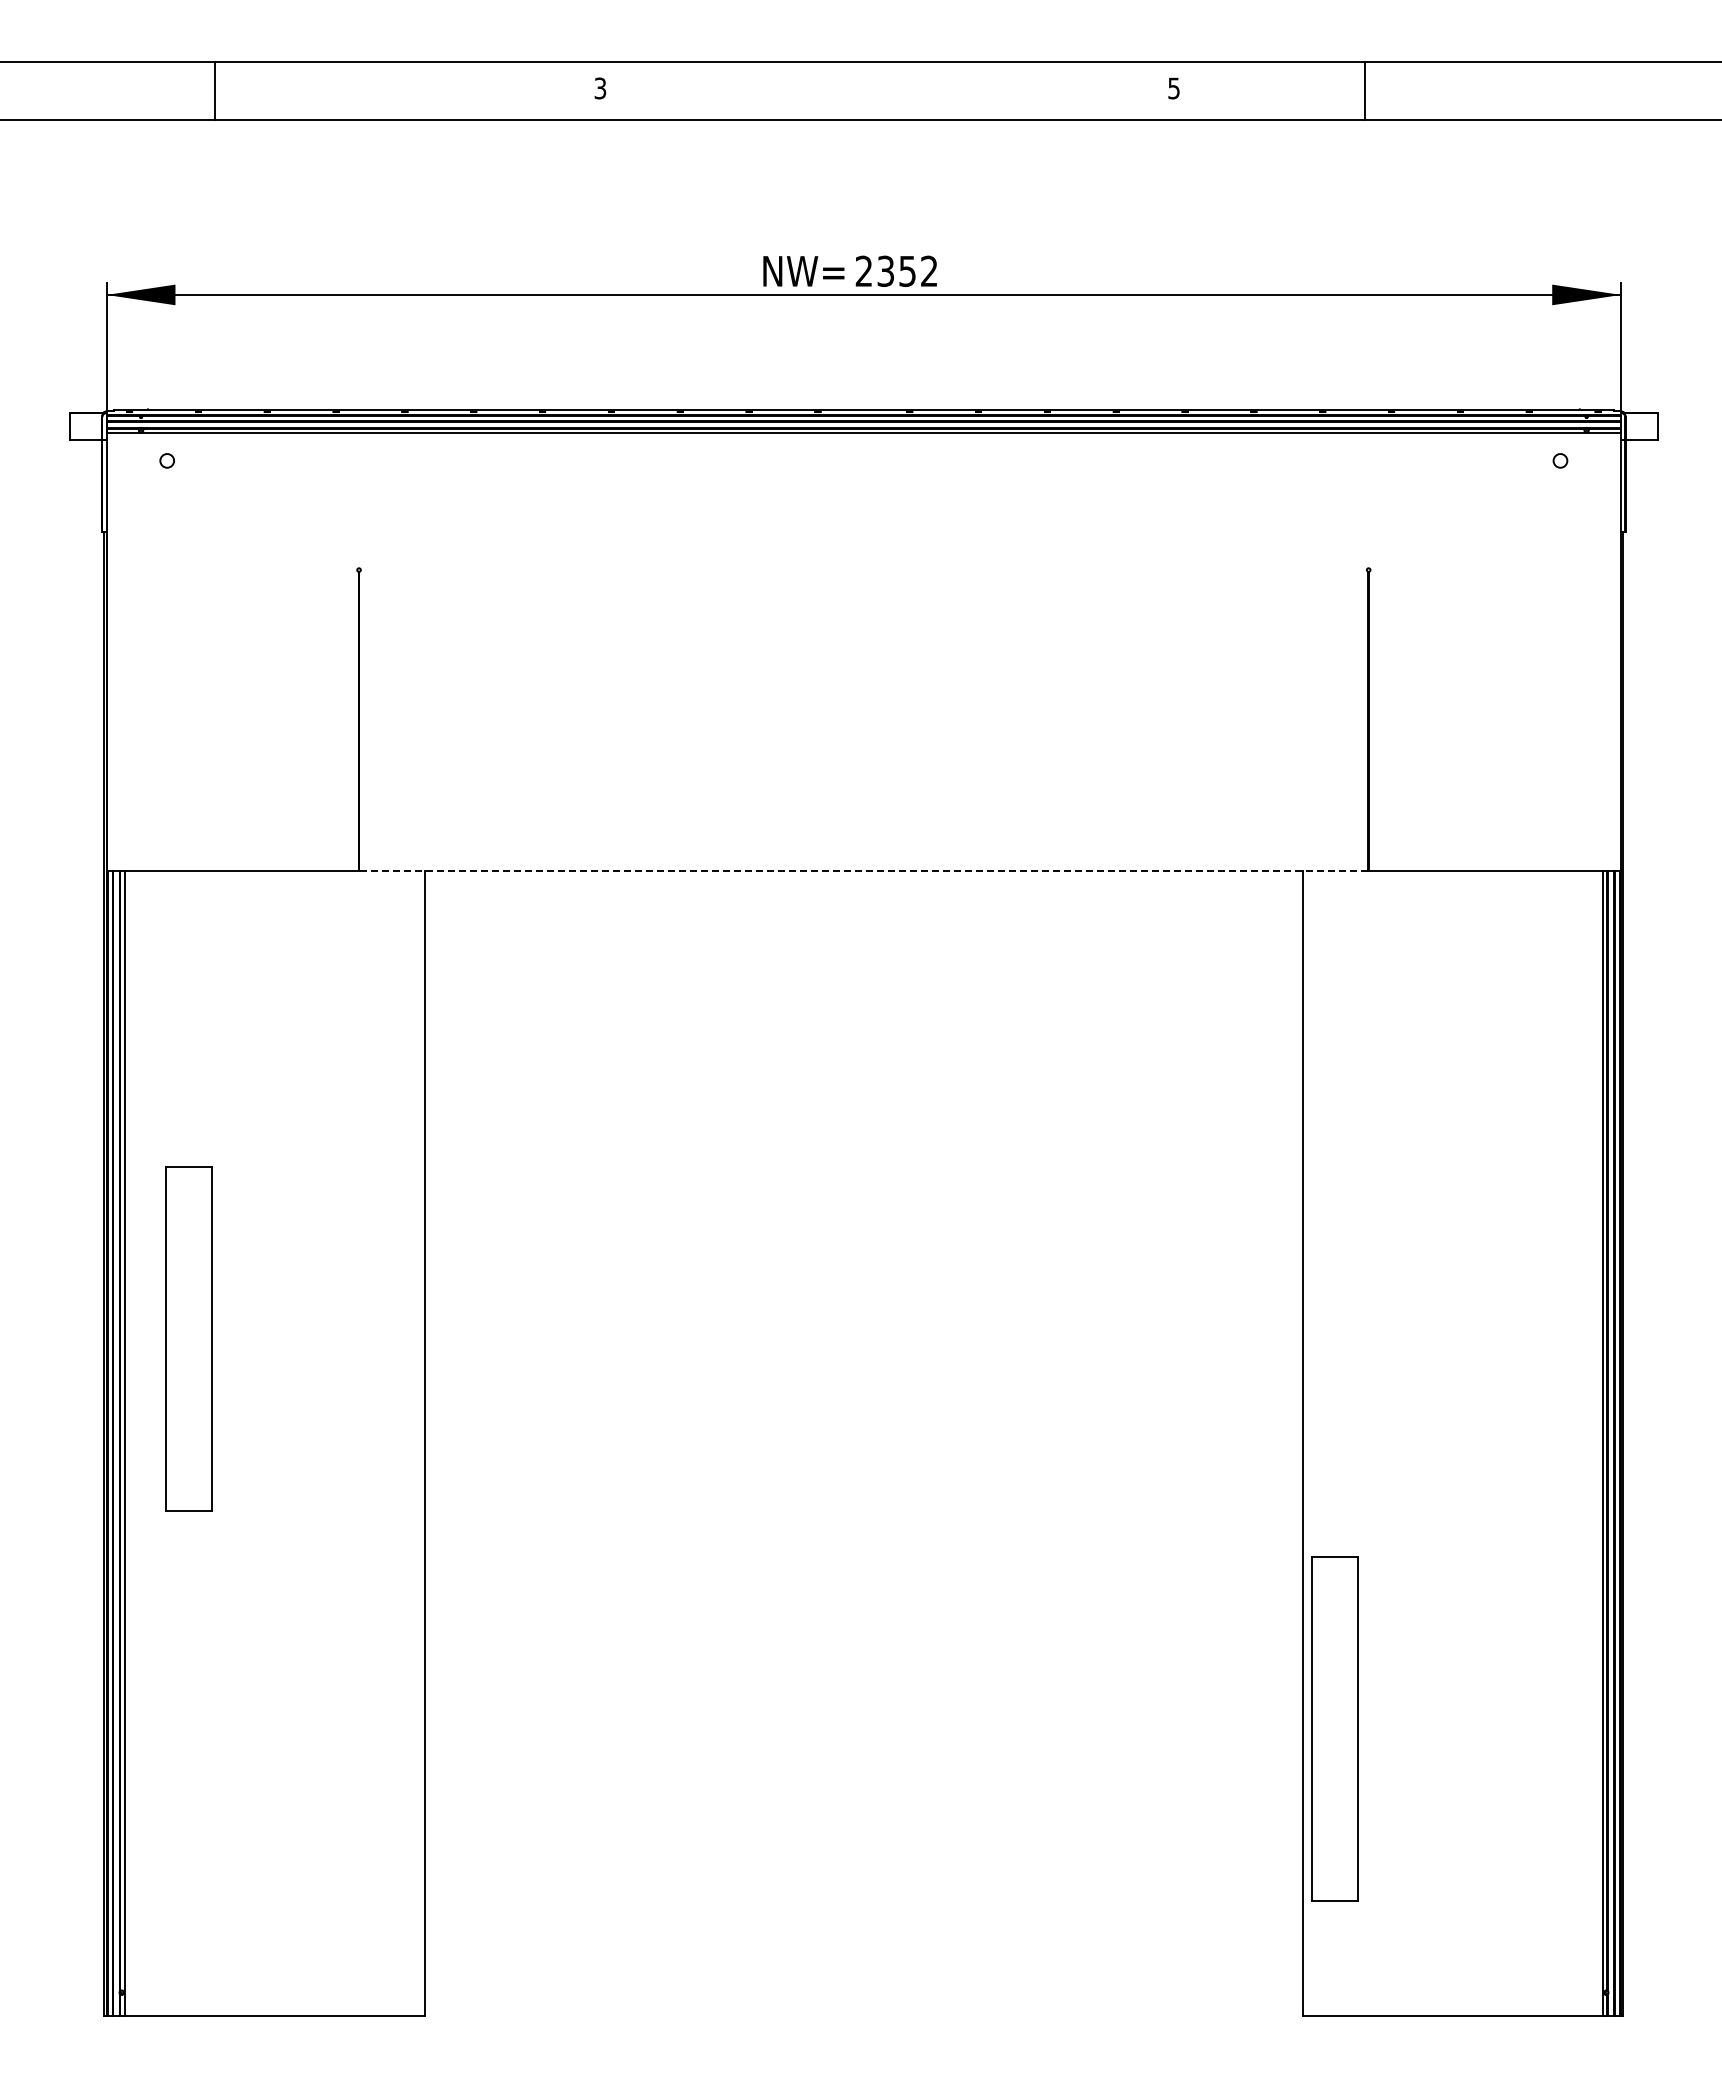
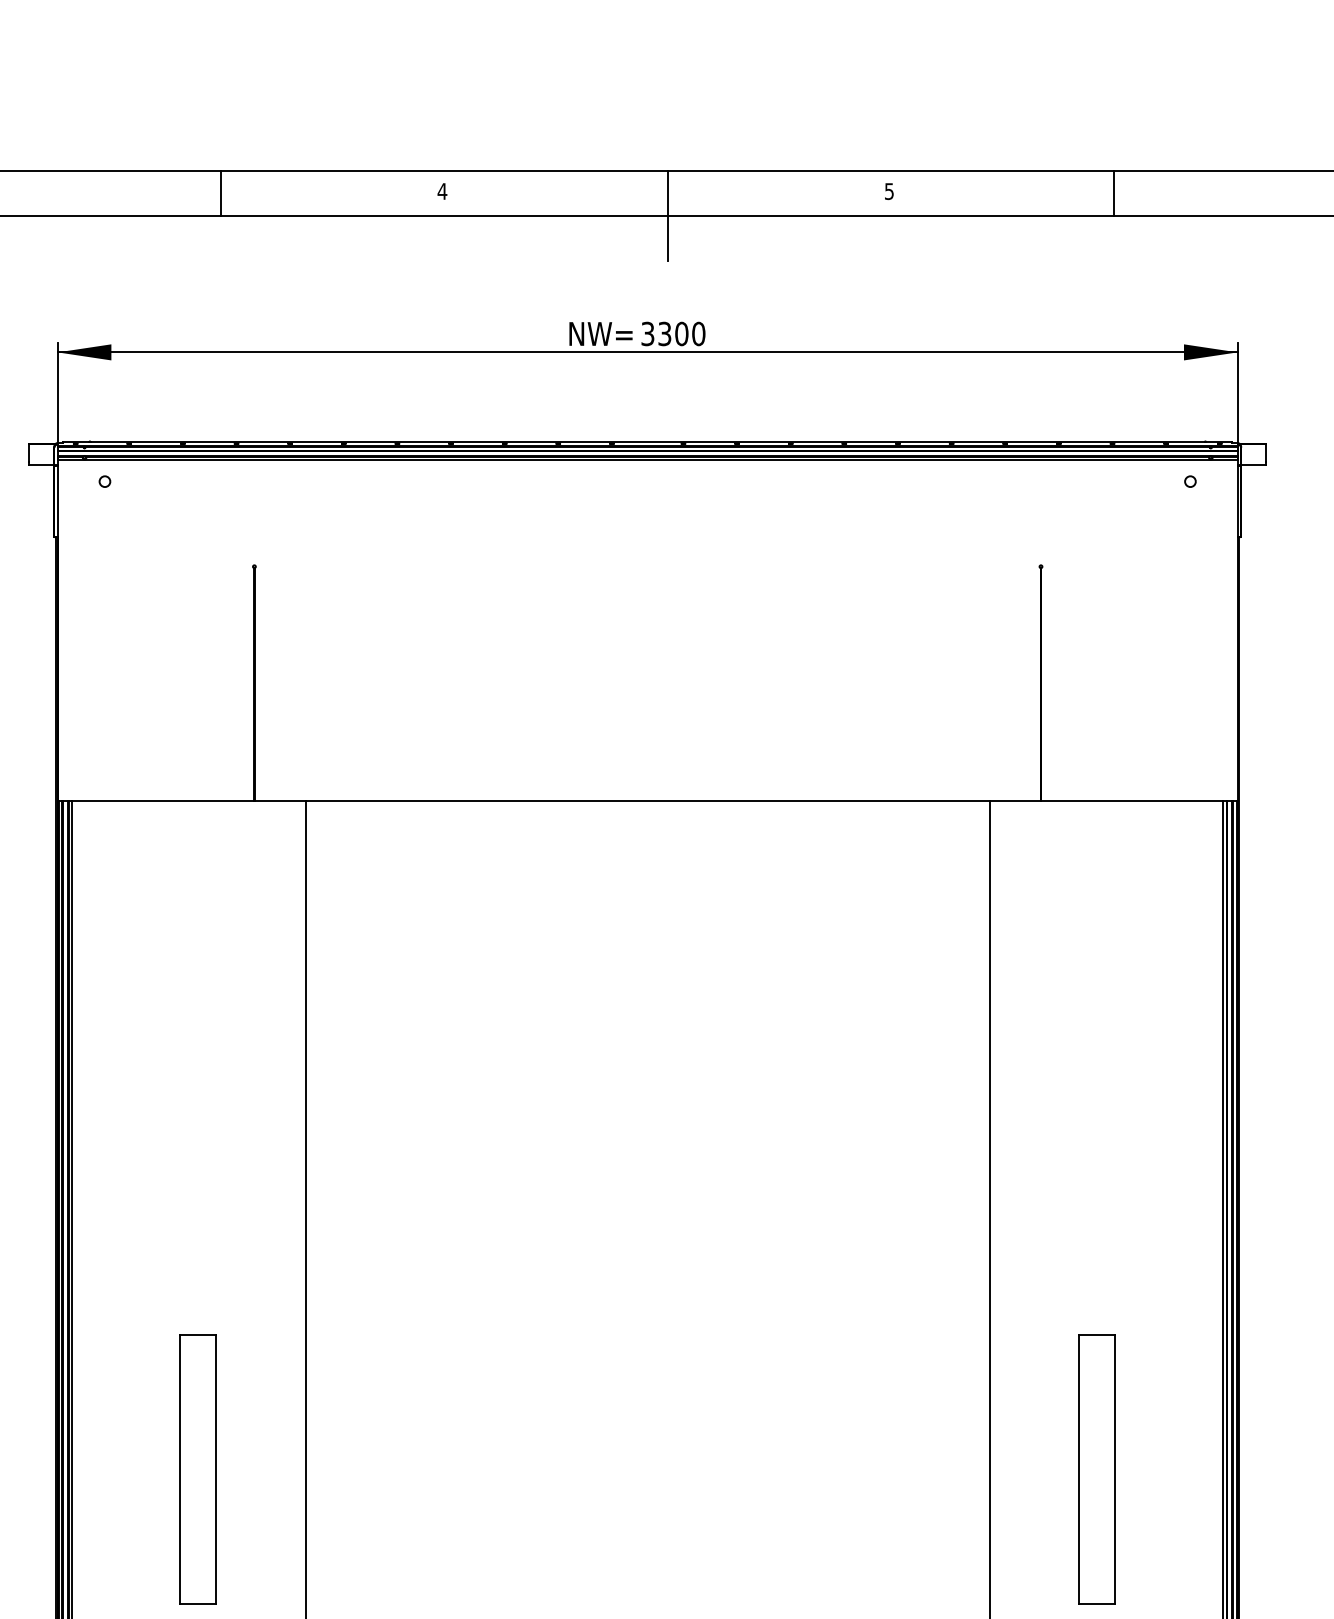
text: (600, 88) -> (442, 191), 3 -> 4
line: (214, 90) -> (220, 193), moved
line: (1364, 90) -> (1114, 193), moved
line: (889, 119) -> (667, 215), added
text: (896, 271) -> (673, 334), 2352 -> 3300
line: (863, 870) -> (647, 800), dashed -> solid
part: (188, 1338) -> (197, 1469), moved
part: (1334, 1728) -> (1096, 1469), moved

